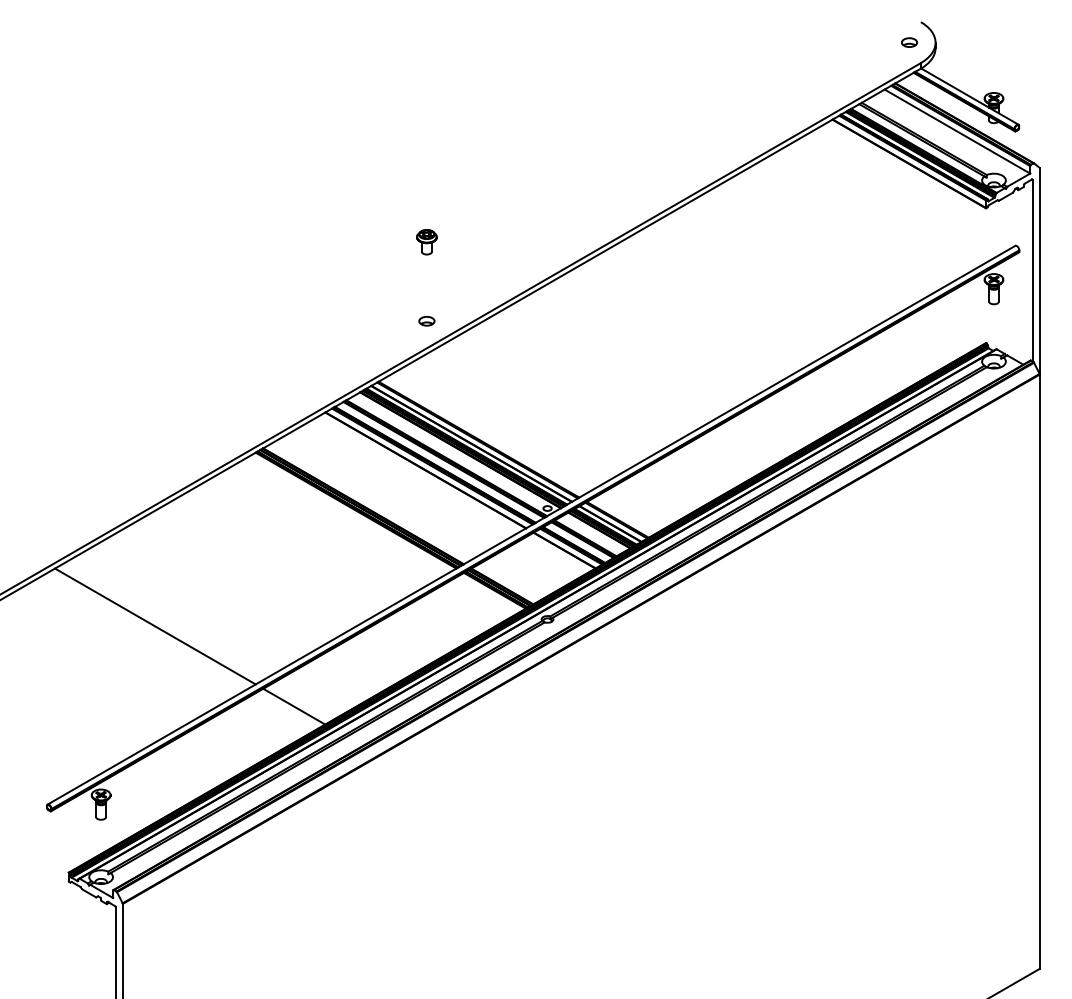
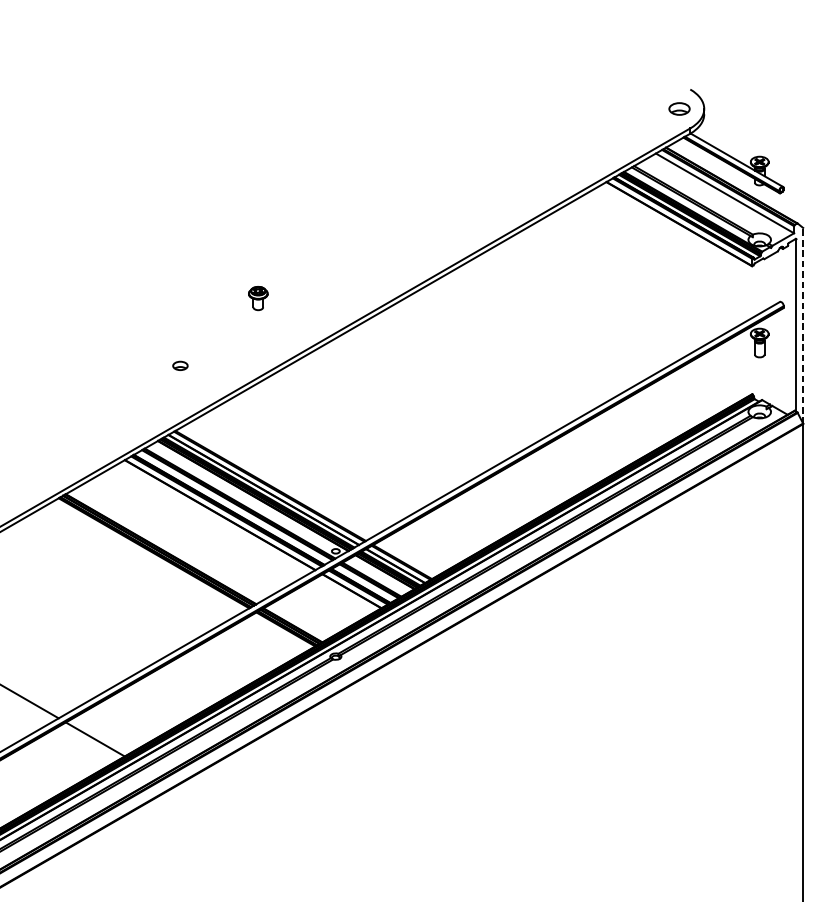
part: (909, 42) -> (679, 108), size x1.4
part: (426, 242) -> (257, 298), moved
line: (1039, 270) -> (802, 325), solid -> dashed
part: (426, 321) -> (180, 366), moved

